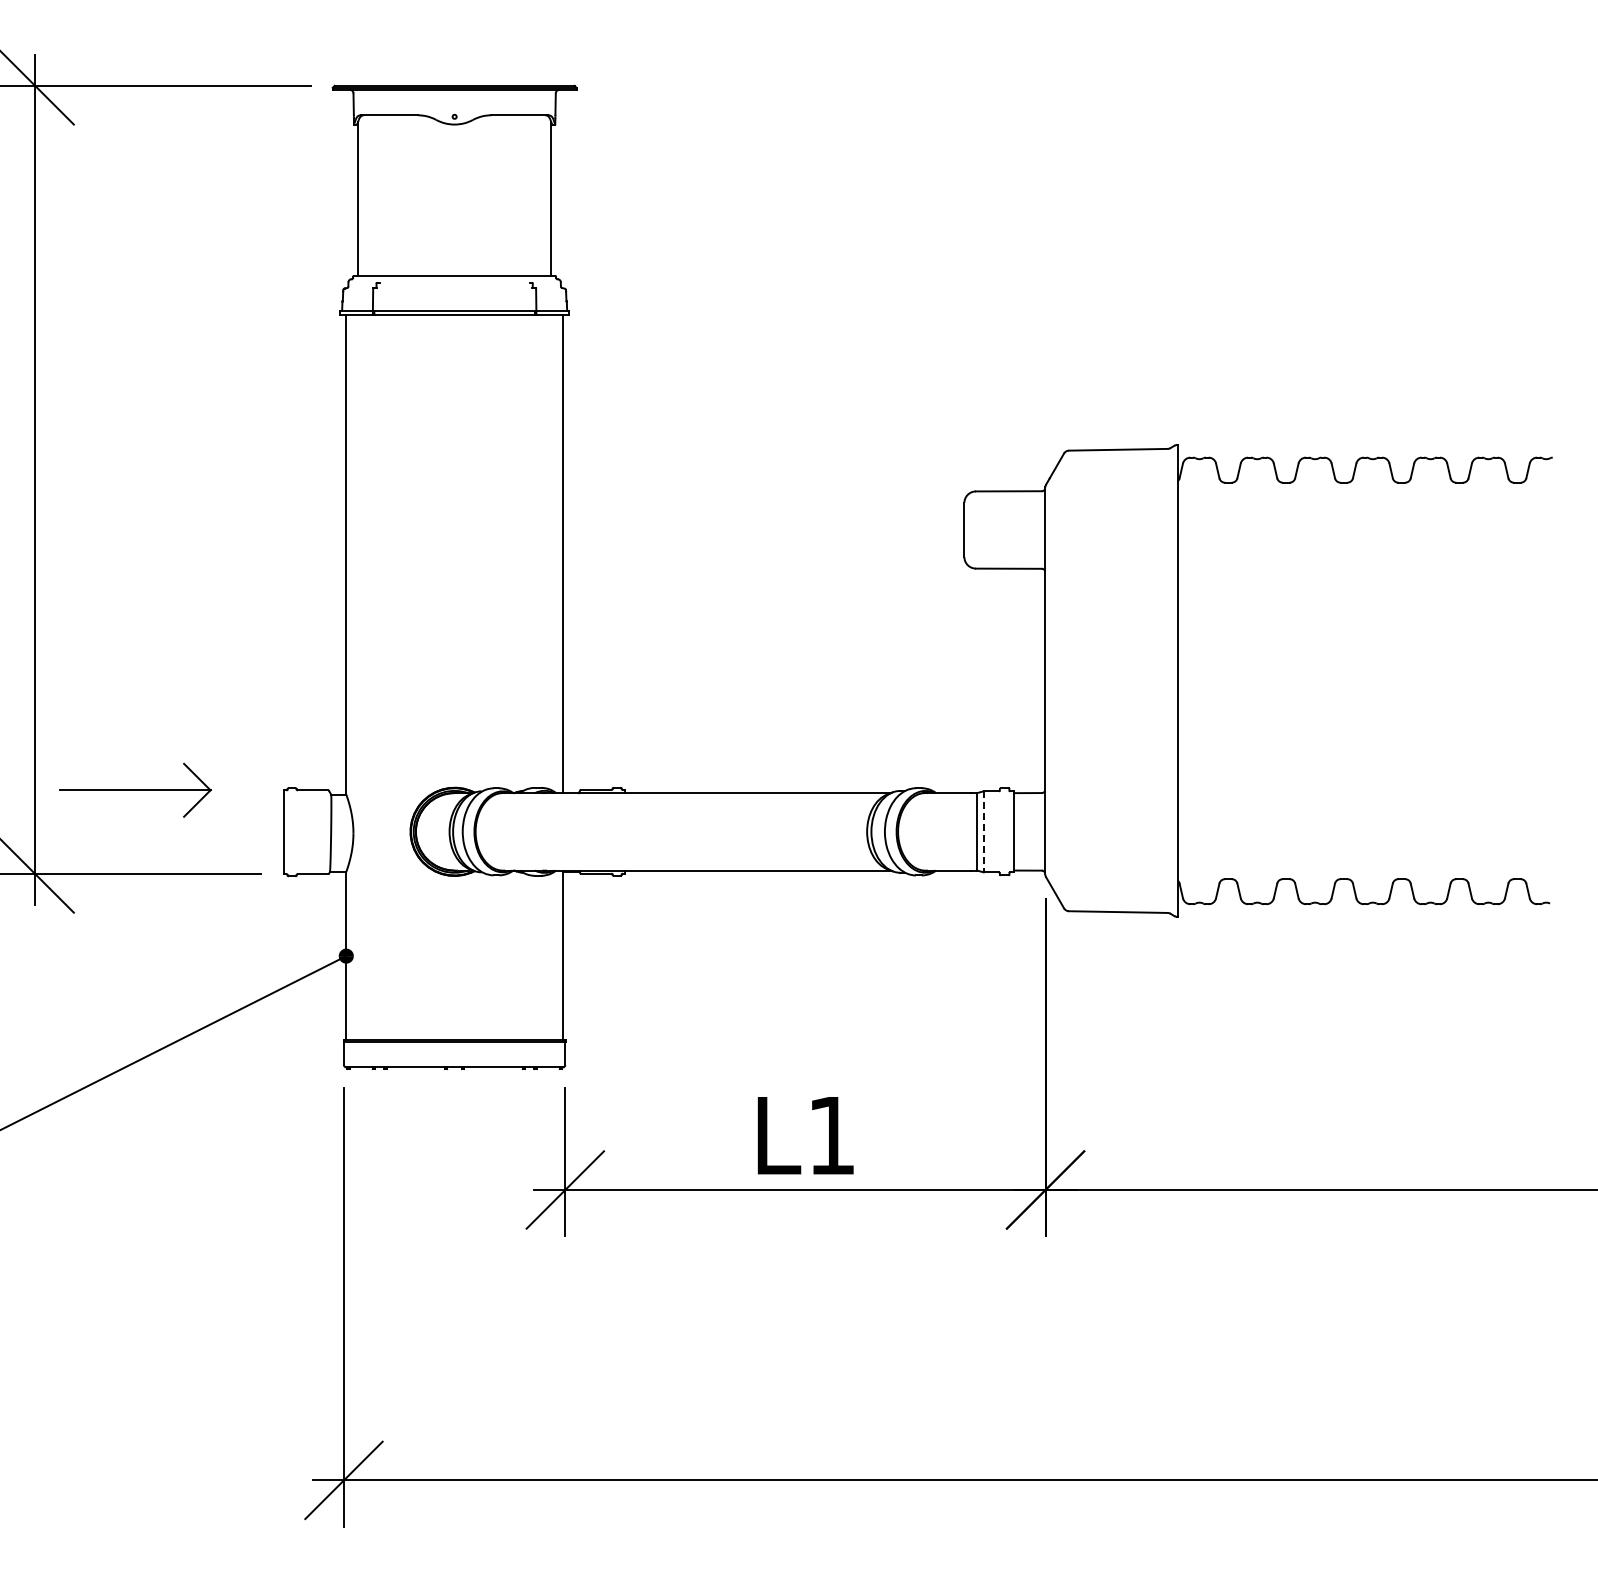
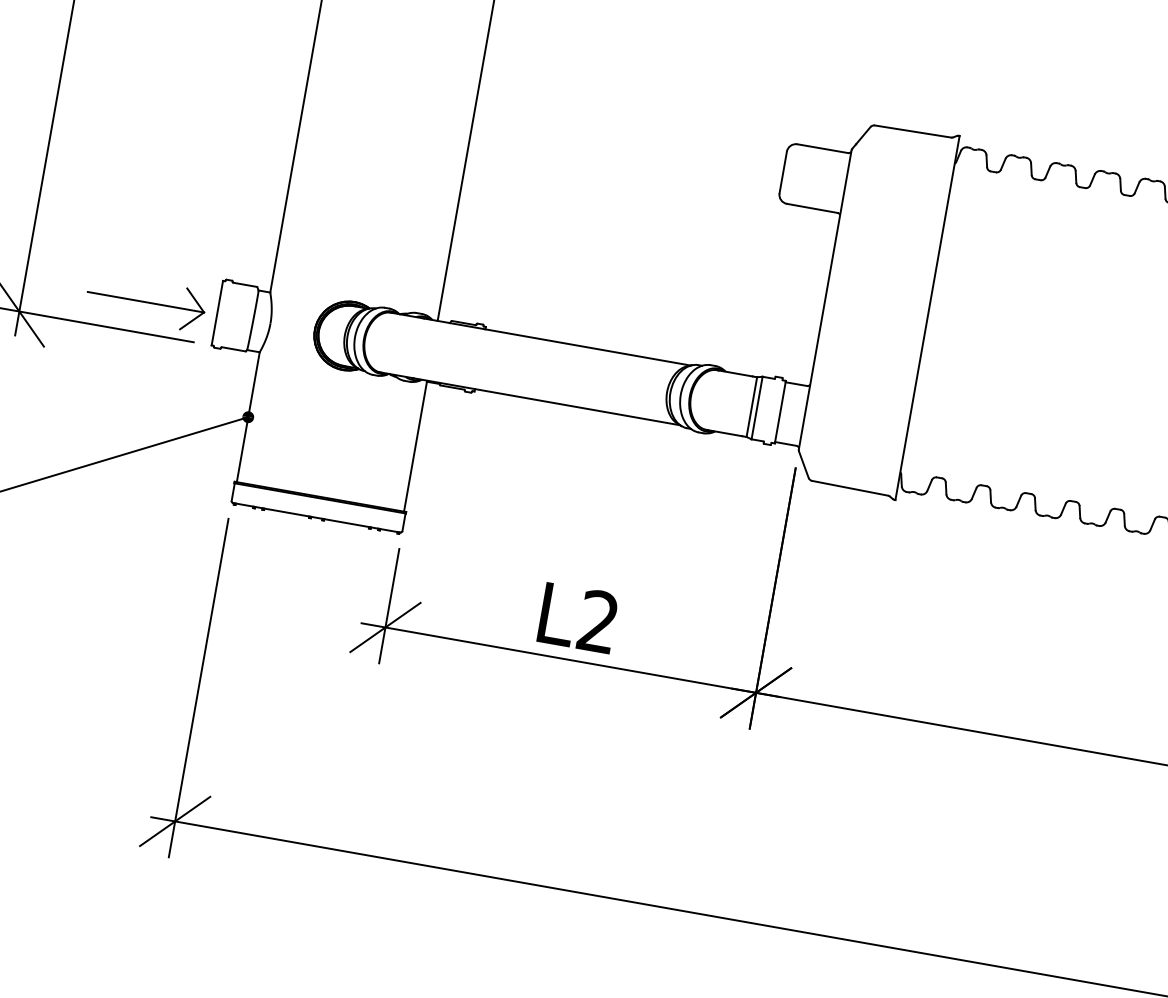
part: (135, 789) -> (146, 301), moved
line: (983, 831) -> (756, 407), dashed -> solid
text: (830, 1134) -> (597, 620), L1 -> L2

